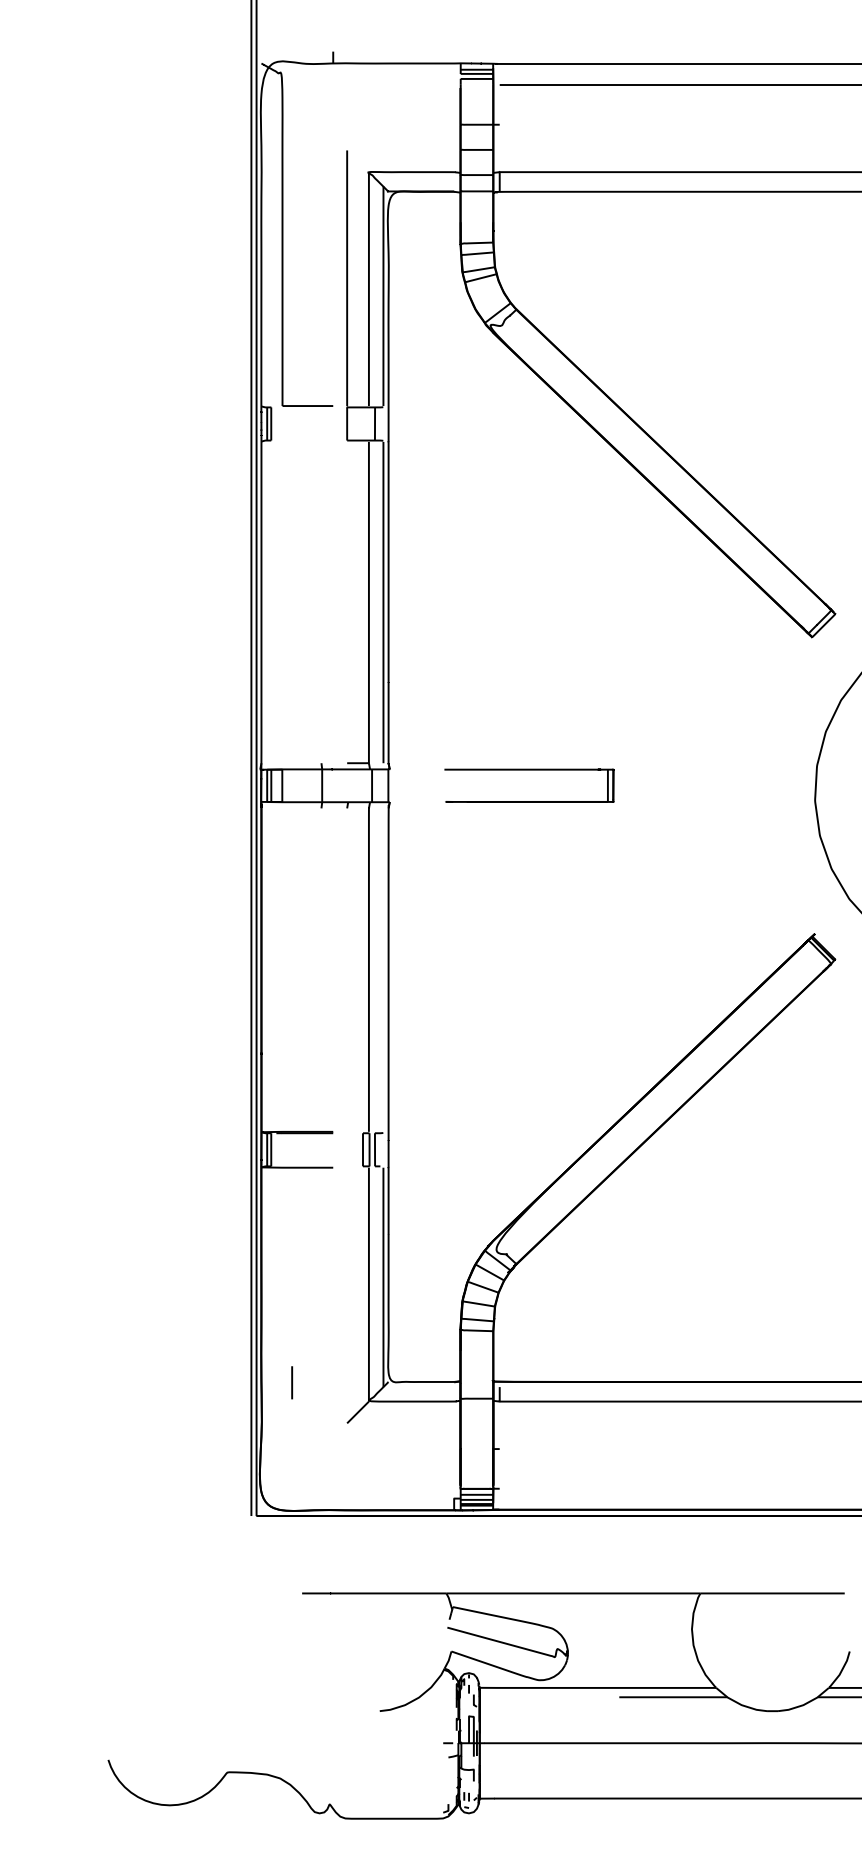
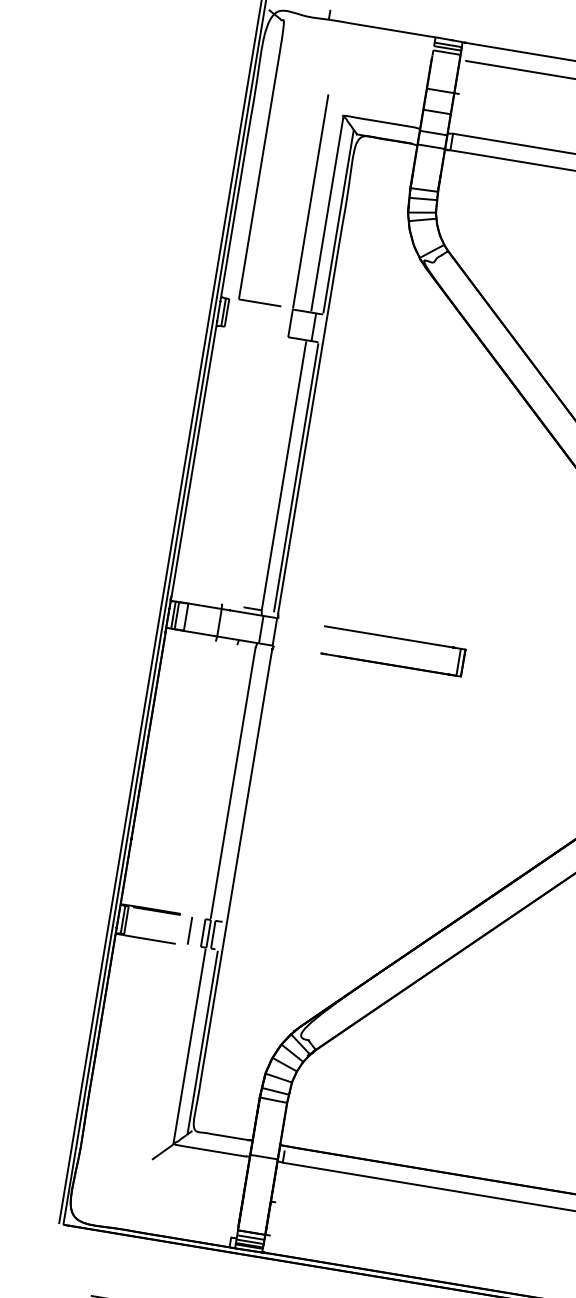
line: (292, 1382) -> (190, 930), moved

